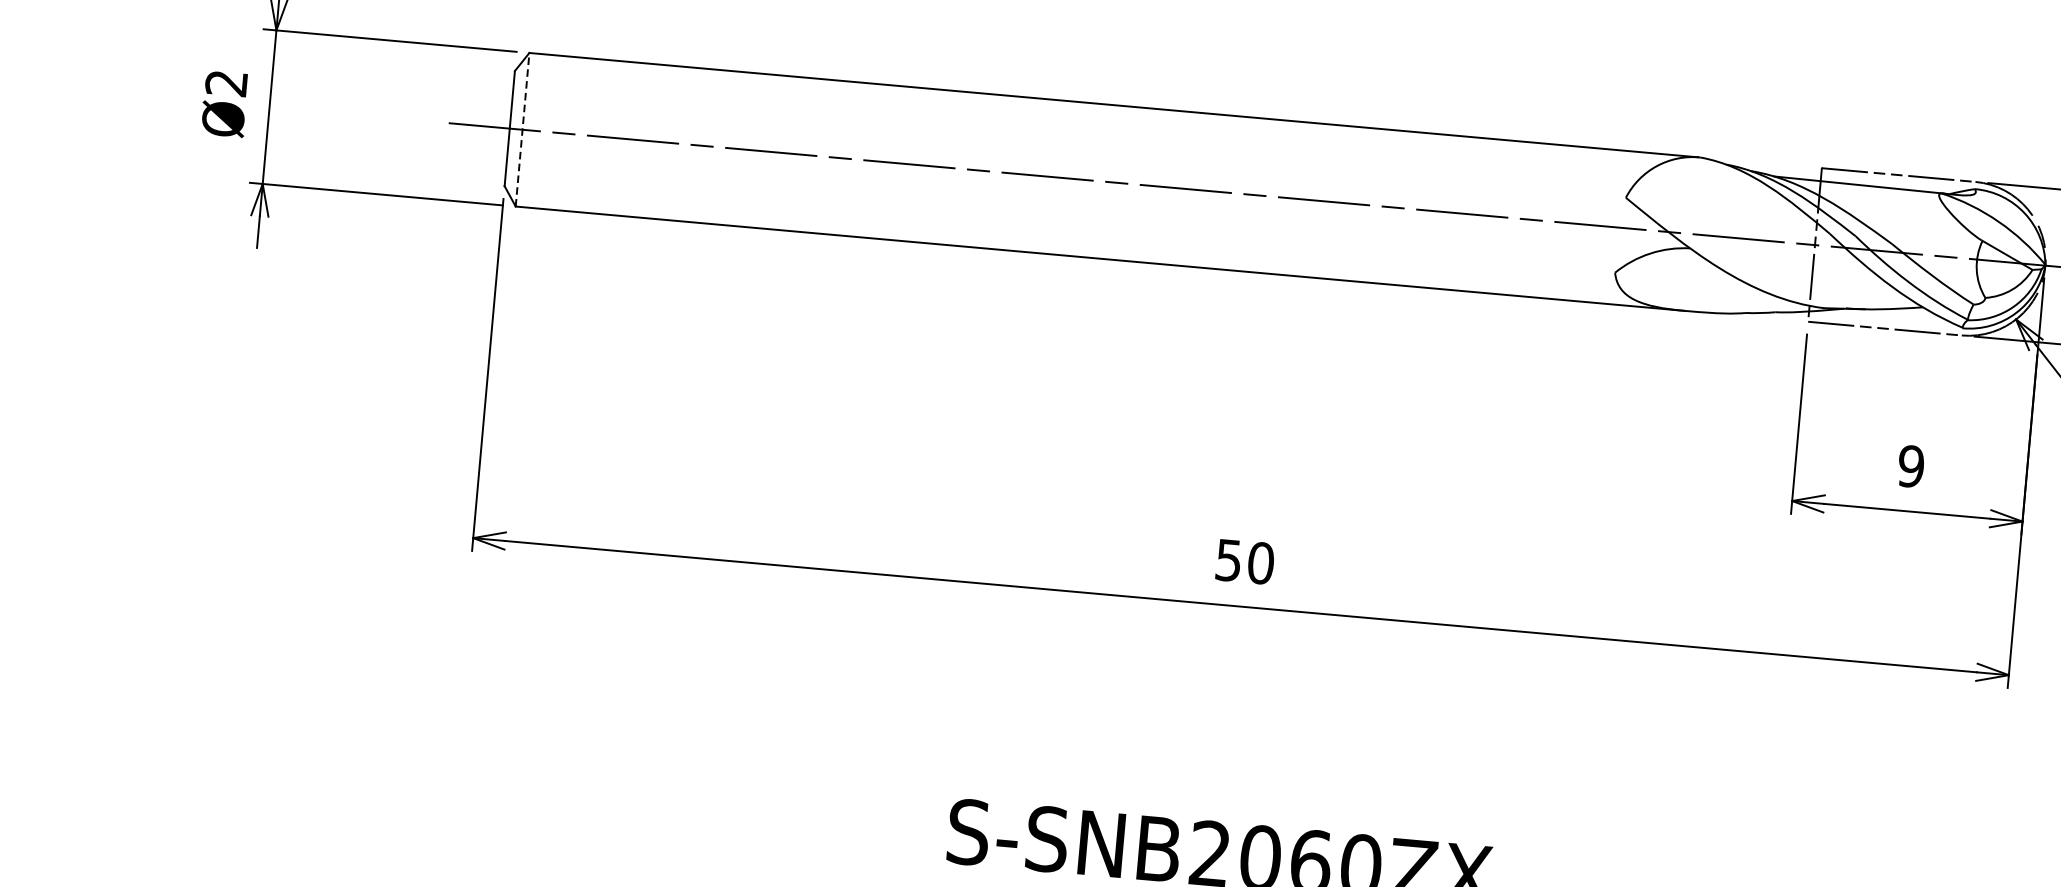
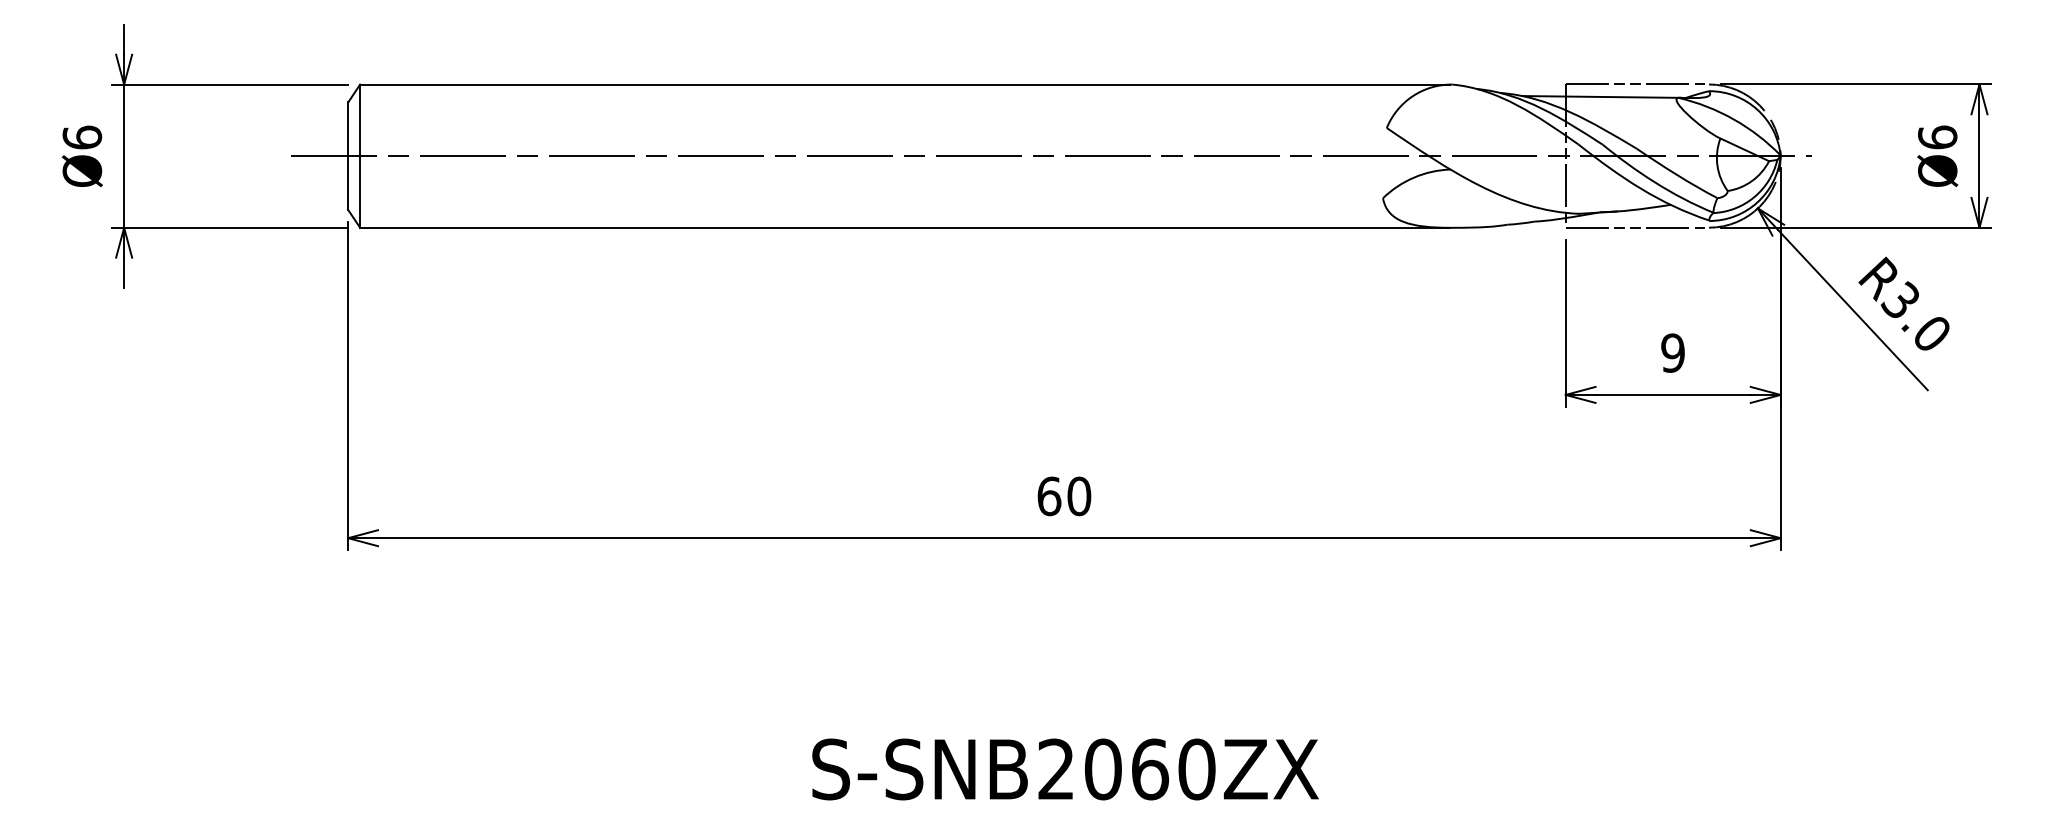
text: (226, 83) -> (82, 137), Ø2 -> Ø6
line: (522, 130) -> (360, 156), dashed -> solid
text: (1229, 560) -> (1049, 496), 50 -> 60

